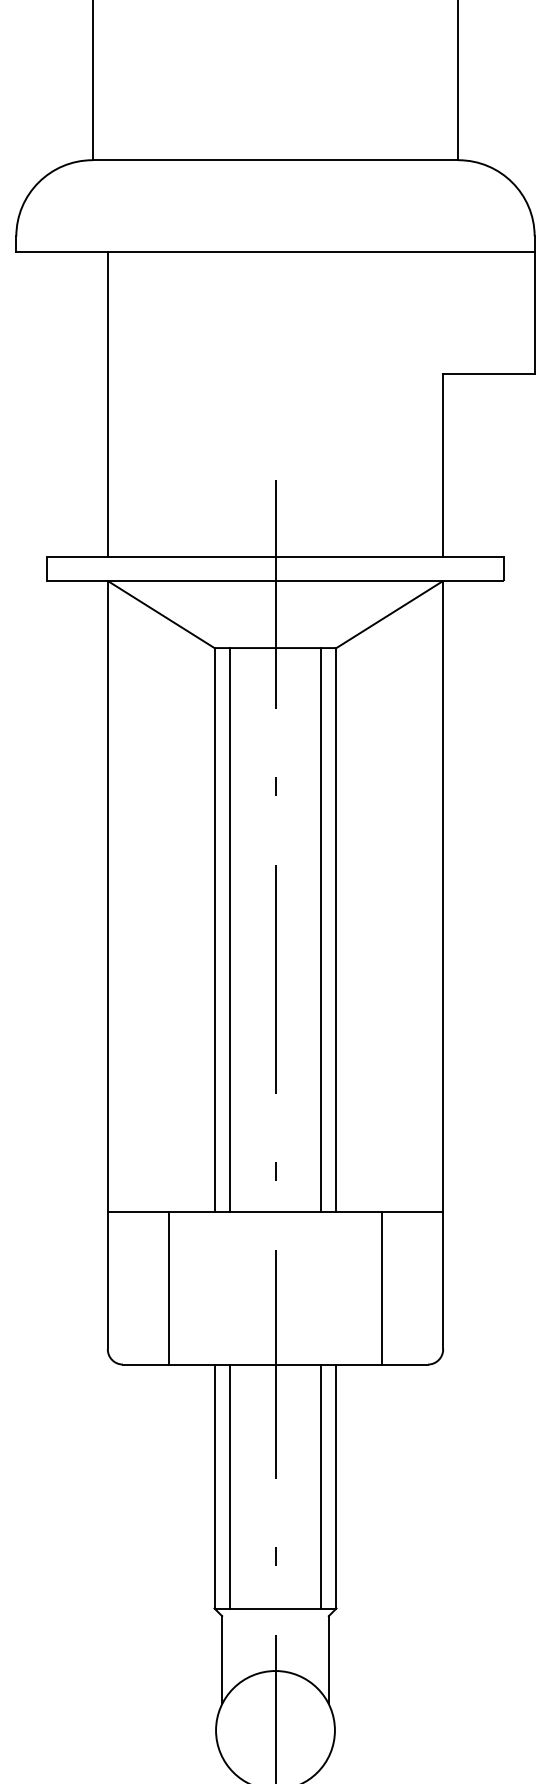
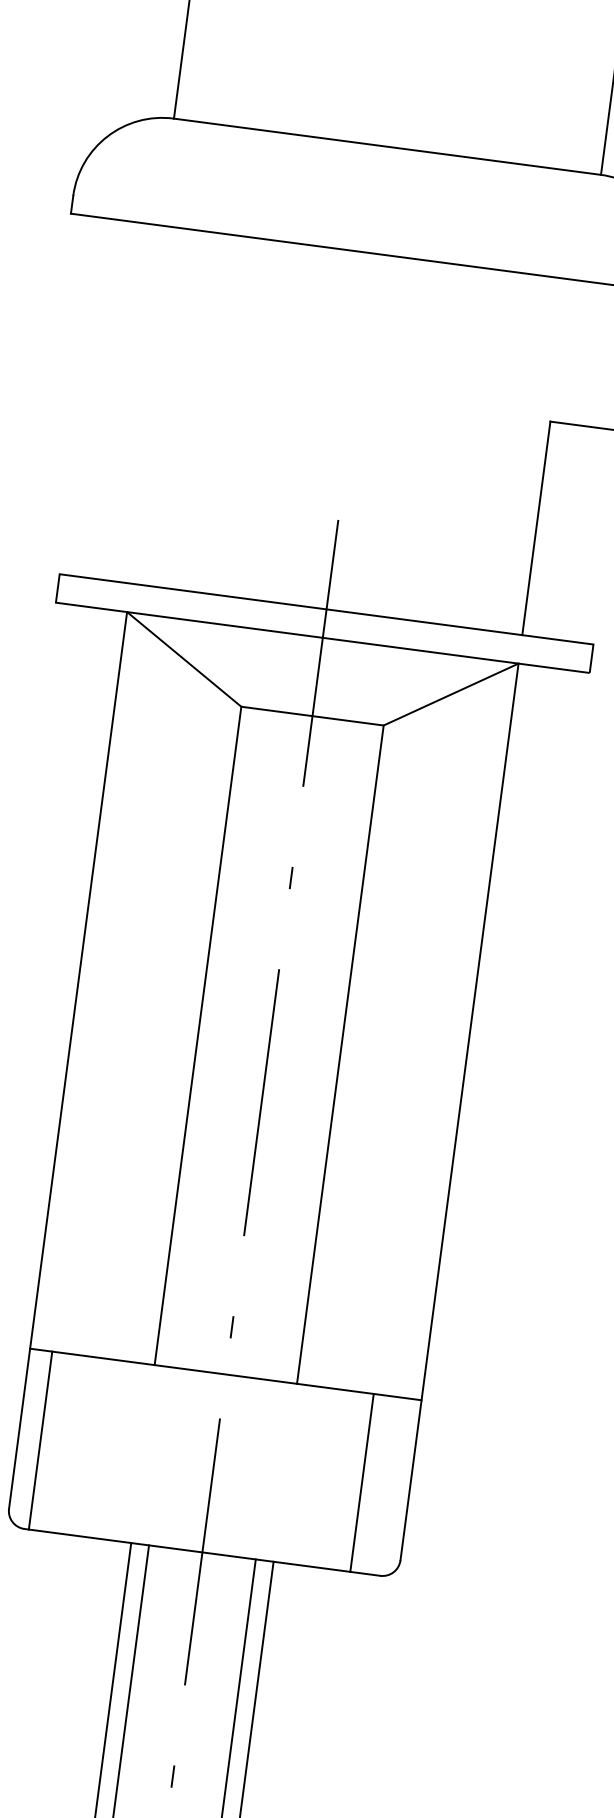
line: (107, 403) -> (154, 404), removed
line: (229, 930) -> (215, 1038), removed
line: (321, 930) -> (322, 1052), removed
line: (168, 1288) -> (40, 1440), moved
line: (382, 1288) -> (362, 1483), moved

